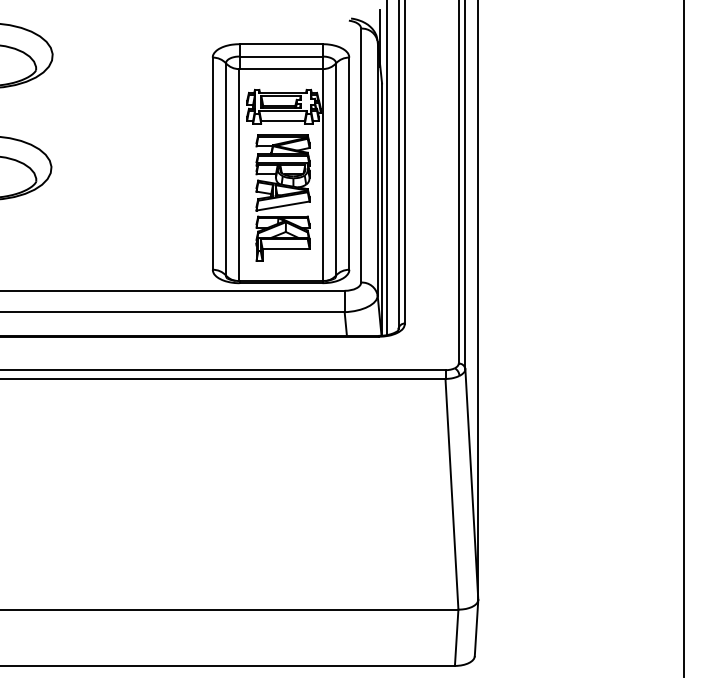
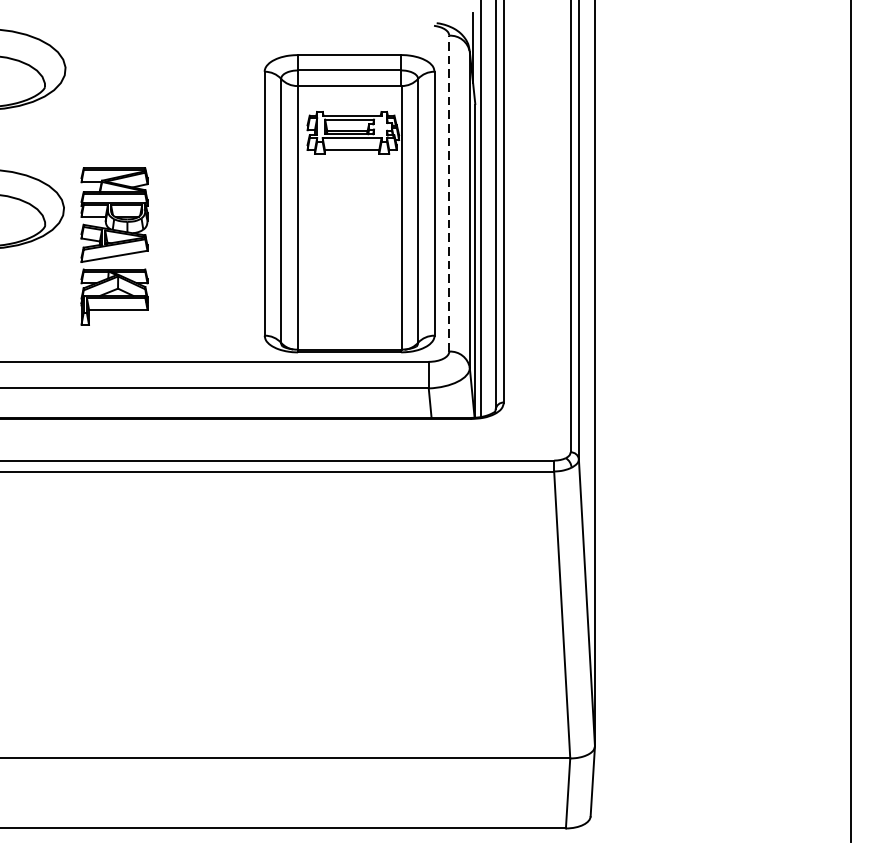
line: (361, 155) -> (449, 193), solid -> dashed
part: (282, 197) -> (113, 245), moved

